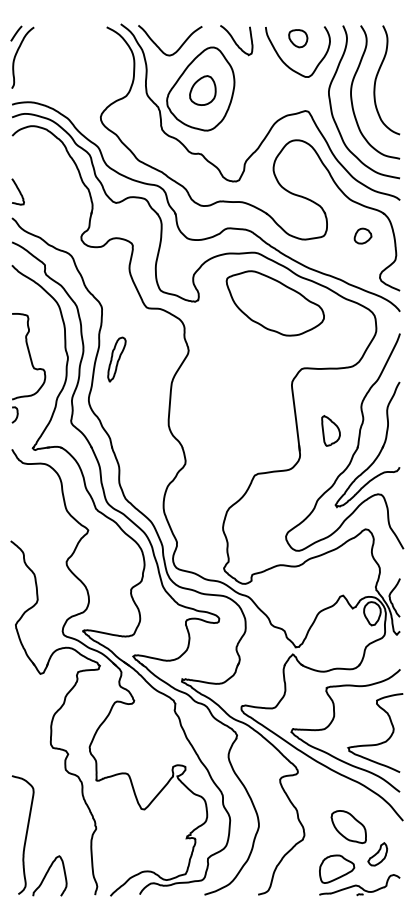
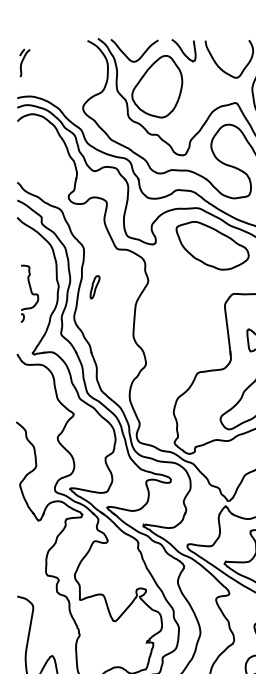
part: (298, 38) -> (229, 49), removed
part: (22, 56) -> (25, 62), size x0.6
part: (202, 90) -> (158, 87), removed
curve: (18, 191) -> (22, 162), removed
part: (116, 359) -> (94, 287), size x0.7
part: (28, 368) -> (29, 294), size x0.7

